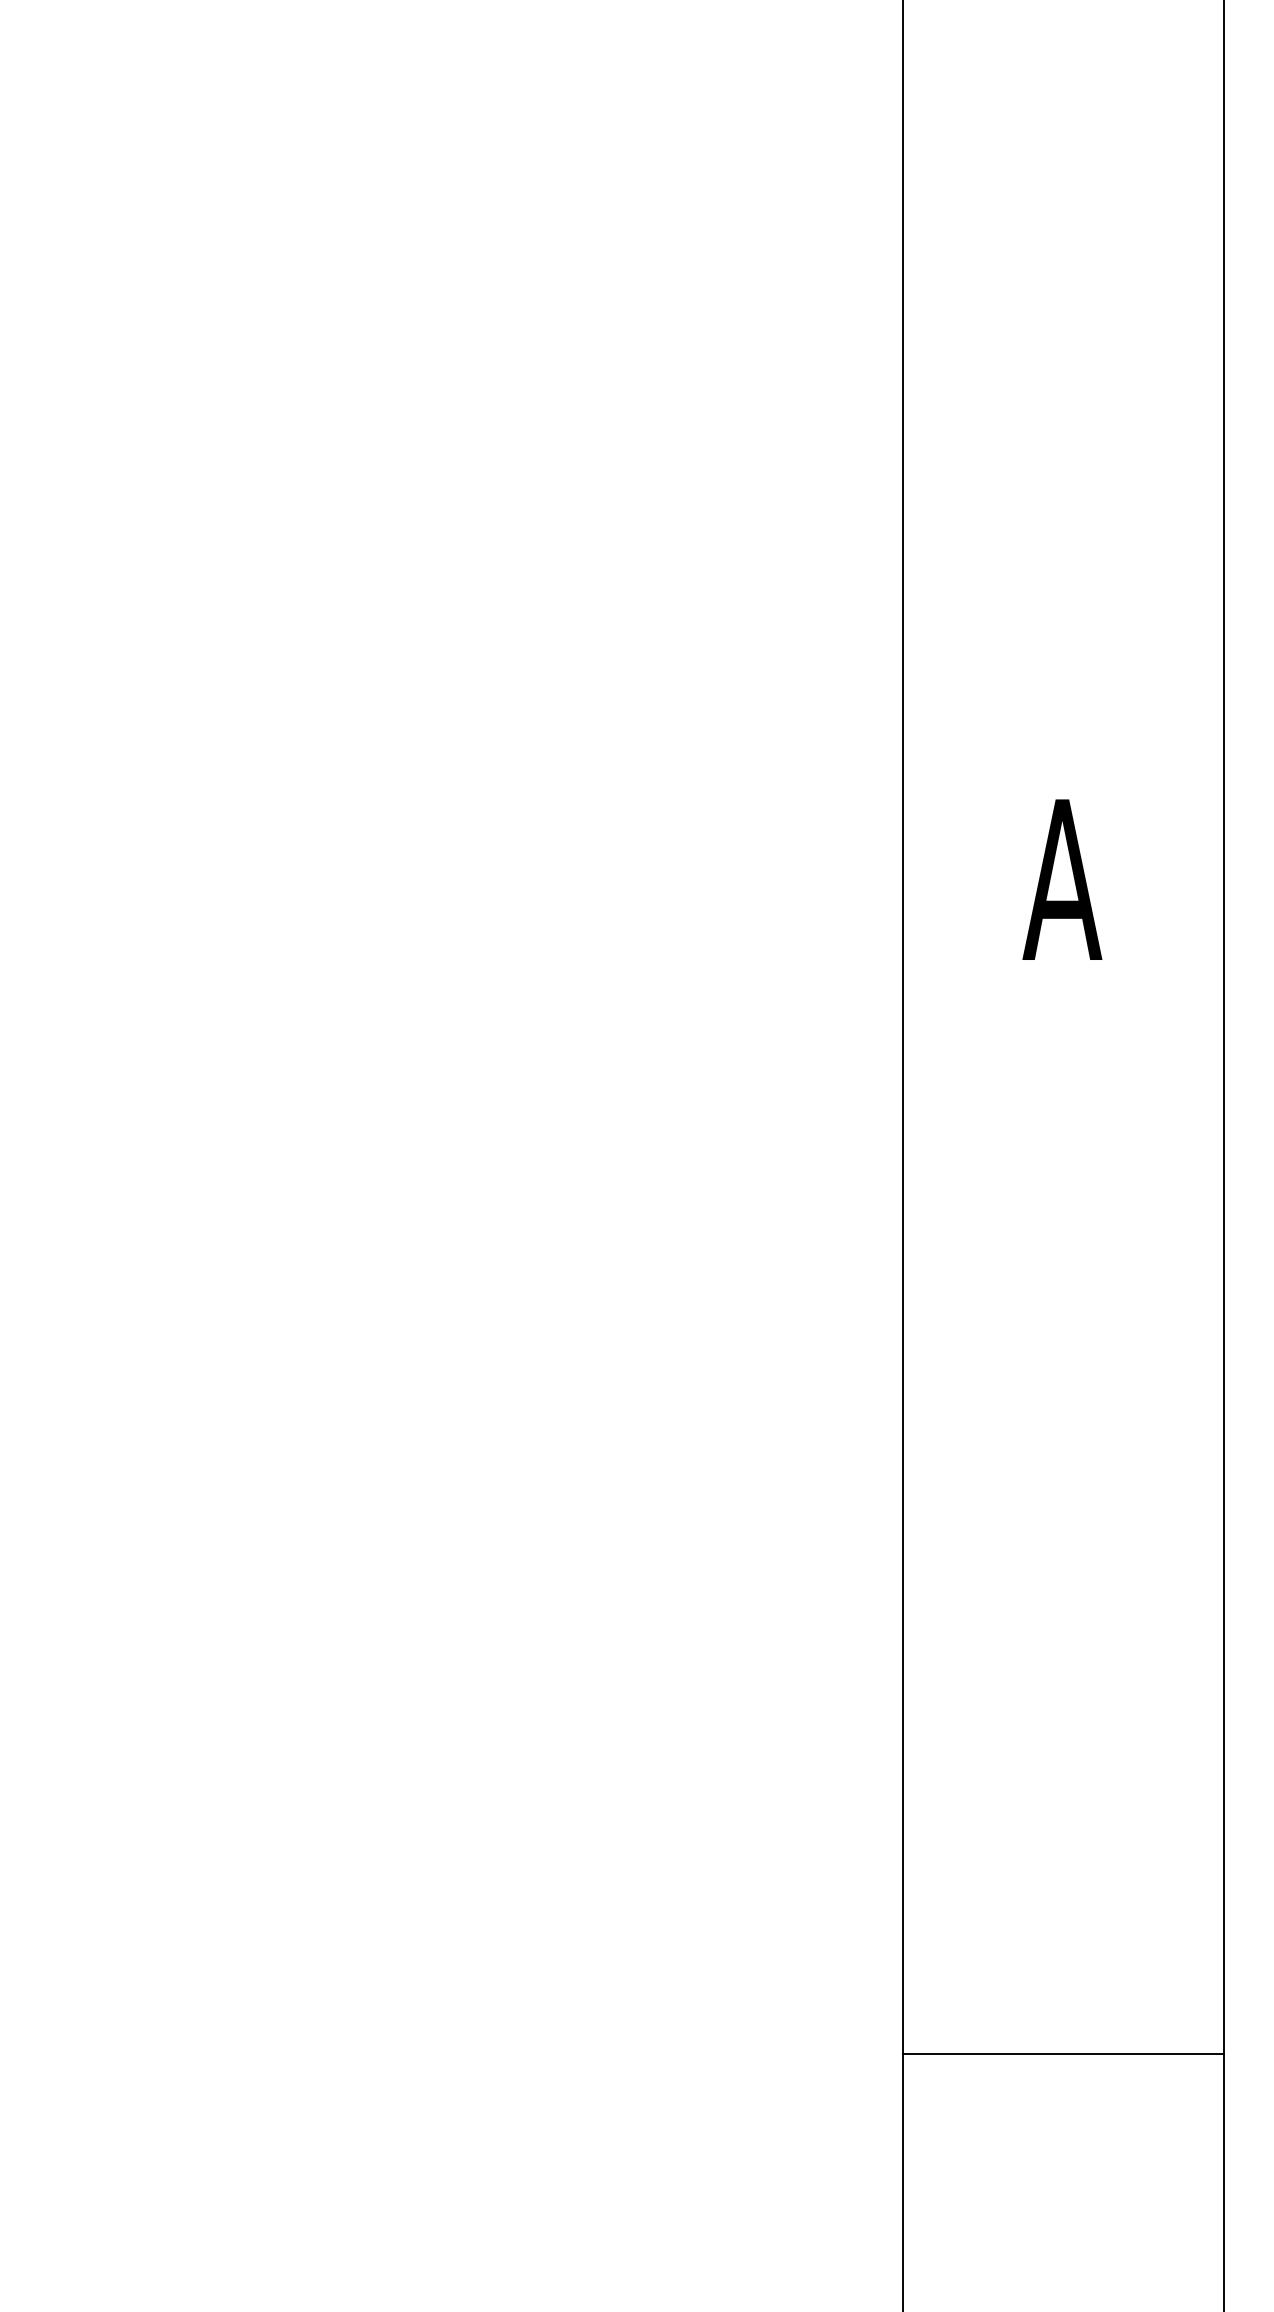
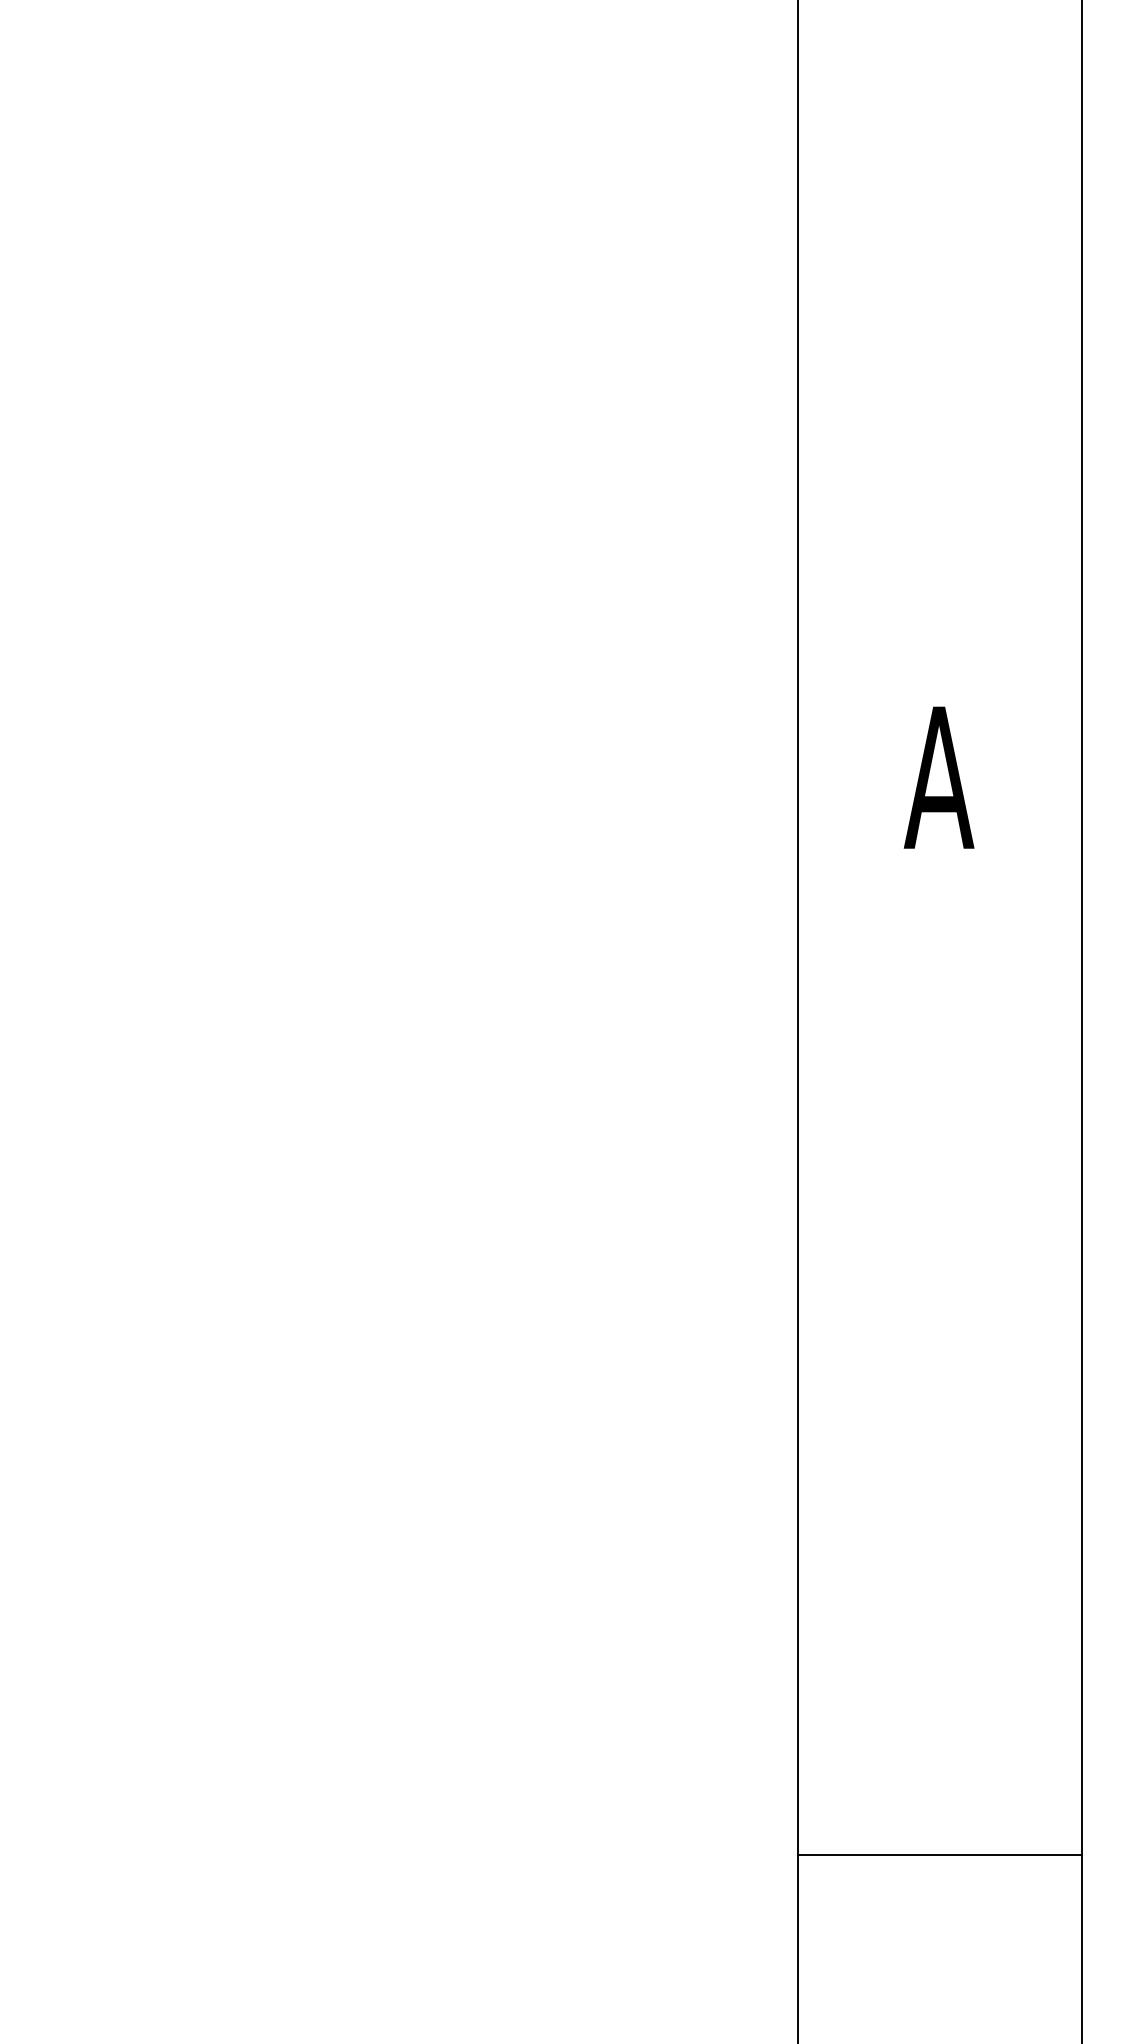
line: (1062, 2054) -> (939, 1855), moved

